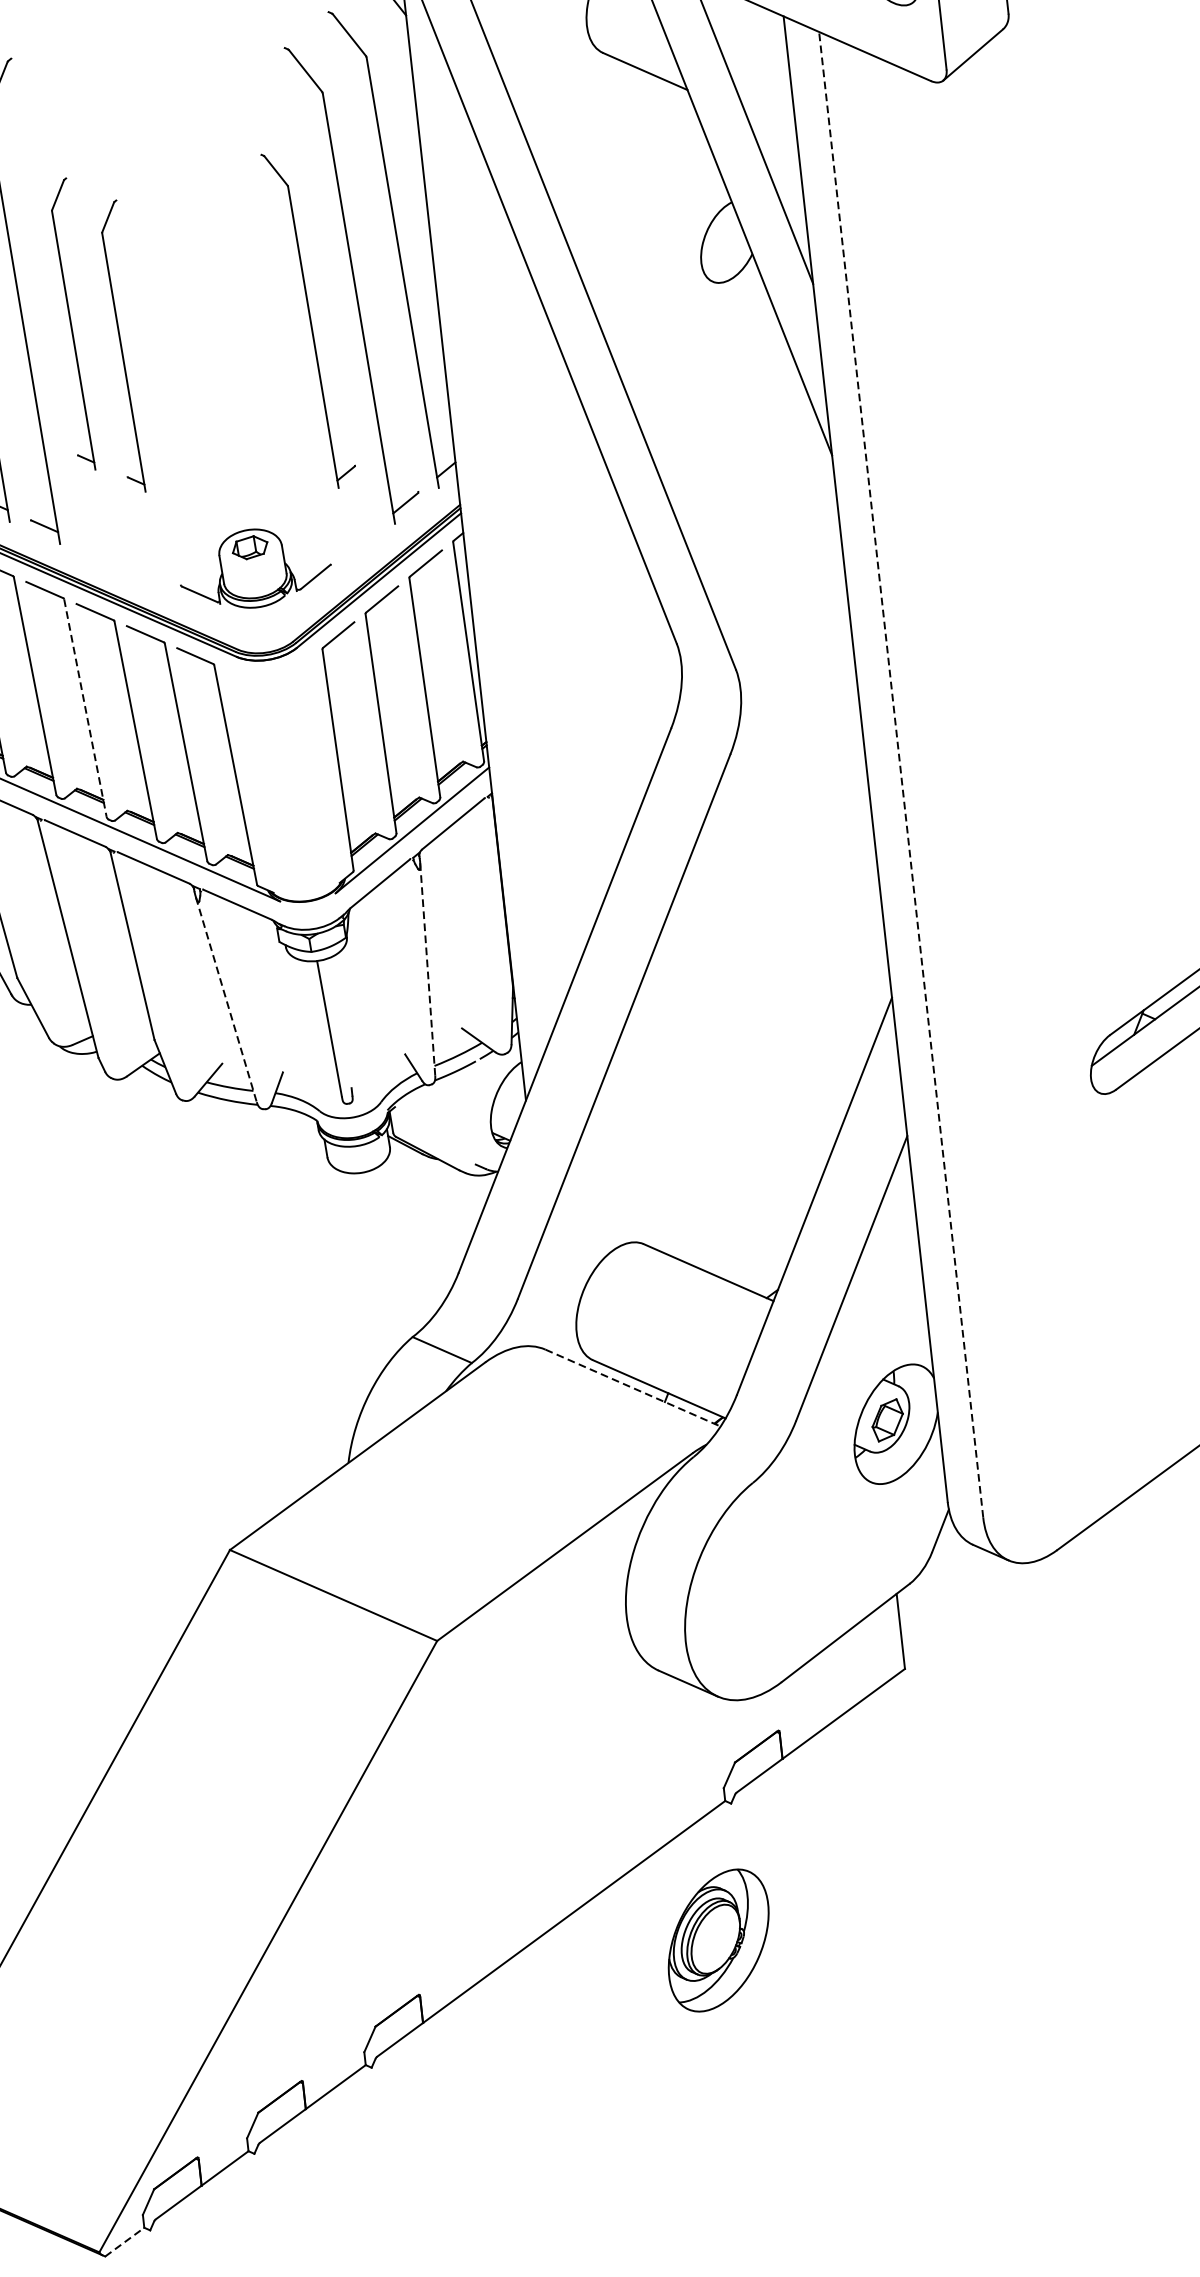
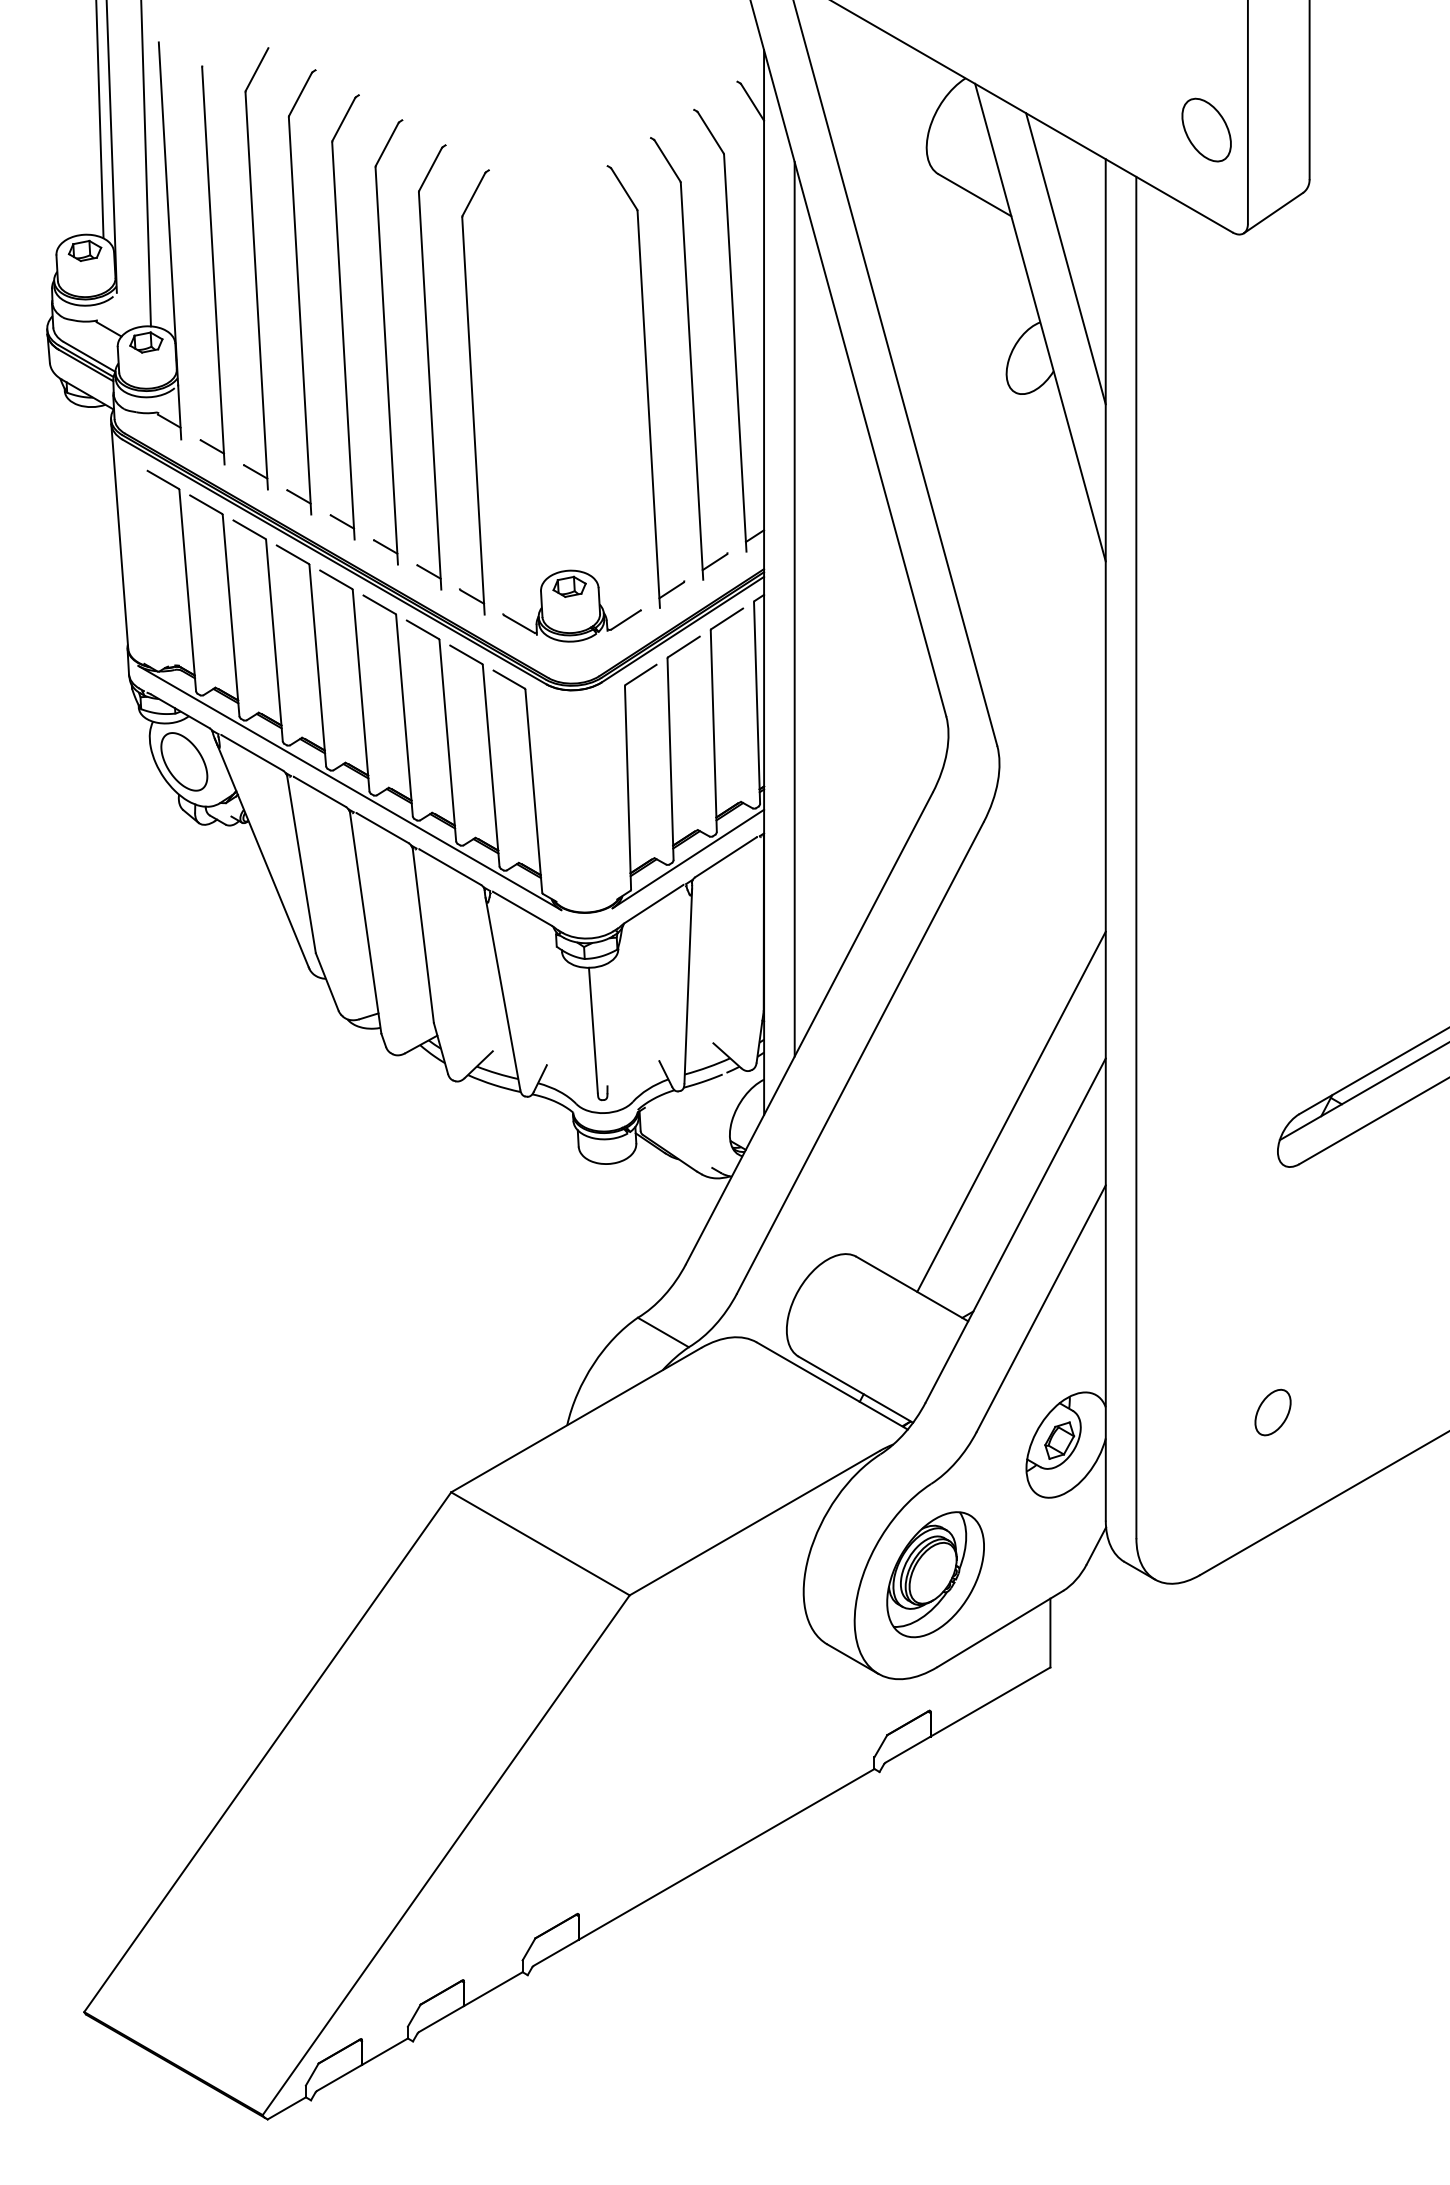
part: (308, 319) -> (645, 386), size x1.43
part: (72, 324) -> (431, 367), size x1.67
part: (122, 347) -> (474, 392), size x1.67
line: (498, 544) -> (794, 608), added
line: (85, 707) -> (404, 715), dashed -> solid
line: (901, 774) -> (1136, 857), dashed -> solid
line: (427, 968) -> (688, 985), dashed -> solid
line: (227, 1000) -> (503, 994), dashed -> solid
line: (795, 1066) -> (1011, 1111), added
part: (1116, 1363) -> (1272, 1412), added
line: (633, 1388) -> (832, 1386), dashed -> solid
part: (718, 1940) -> (935, 1574), moved
line: (125, 2242) -> (287, 2108), dashed -> solid

